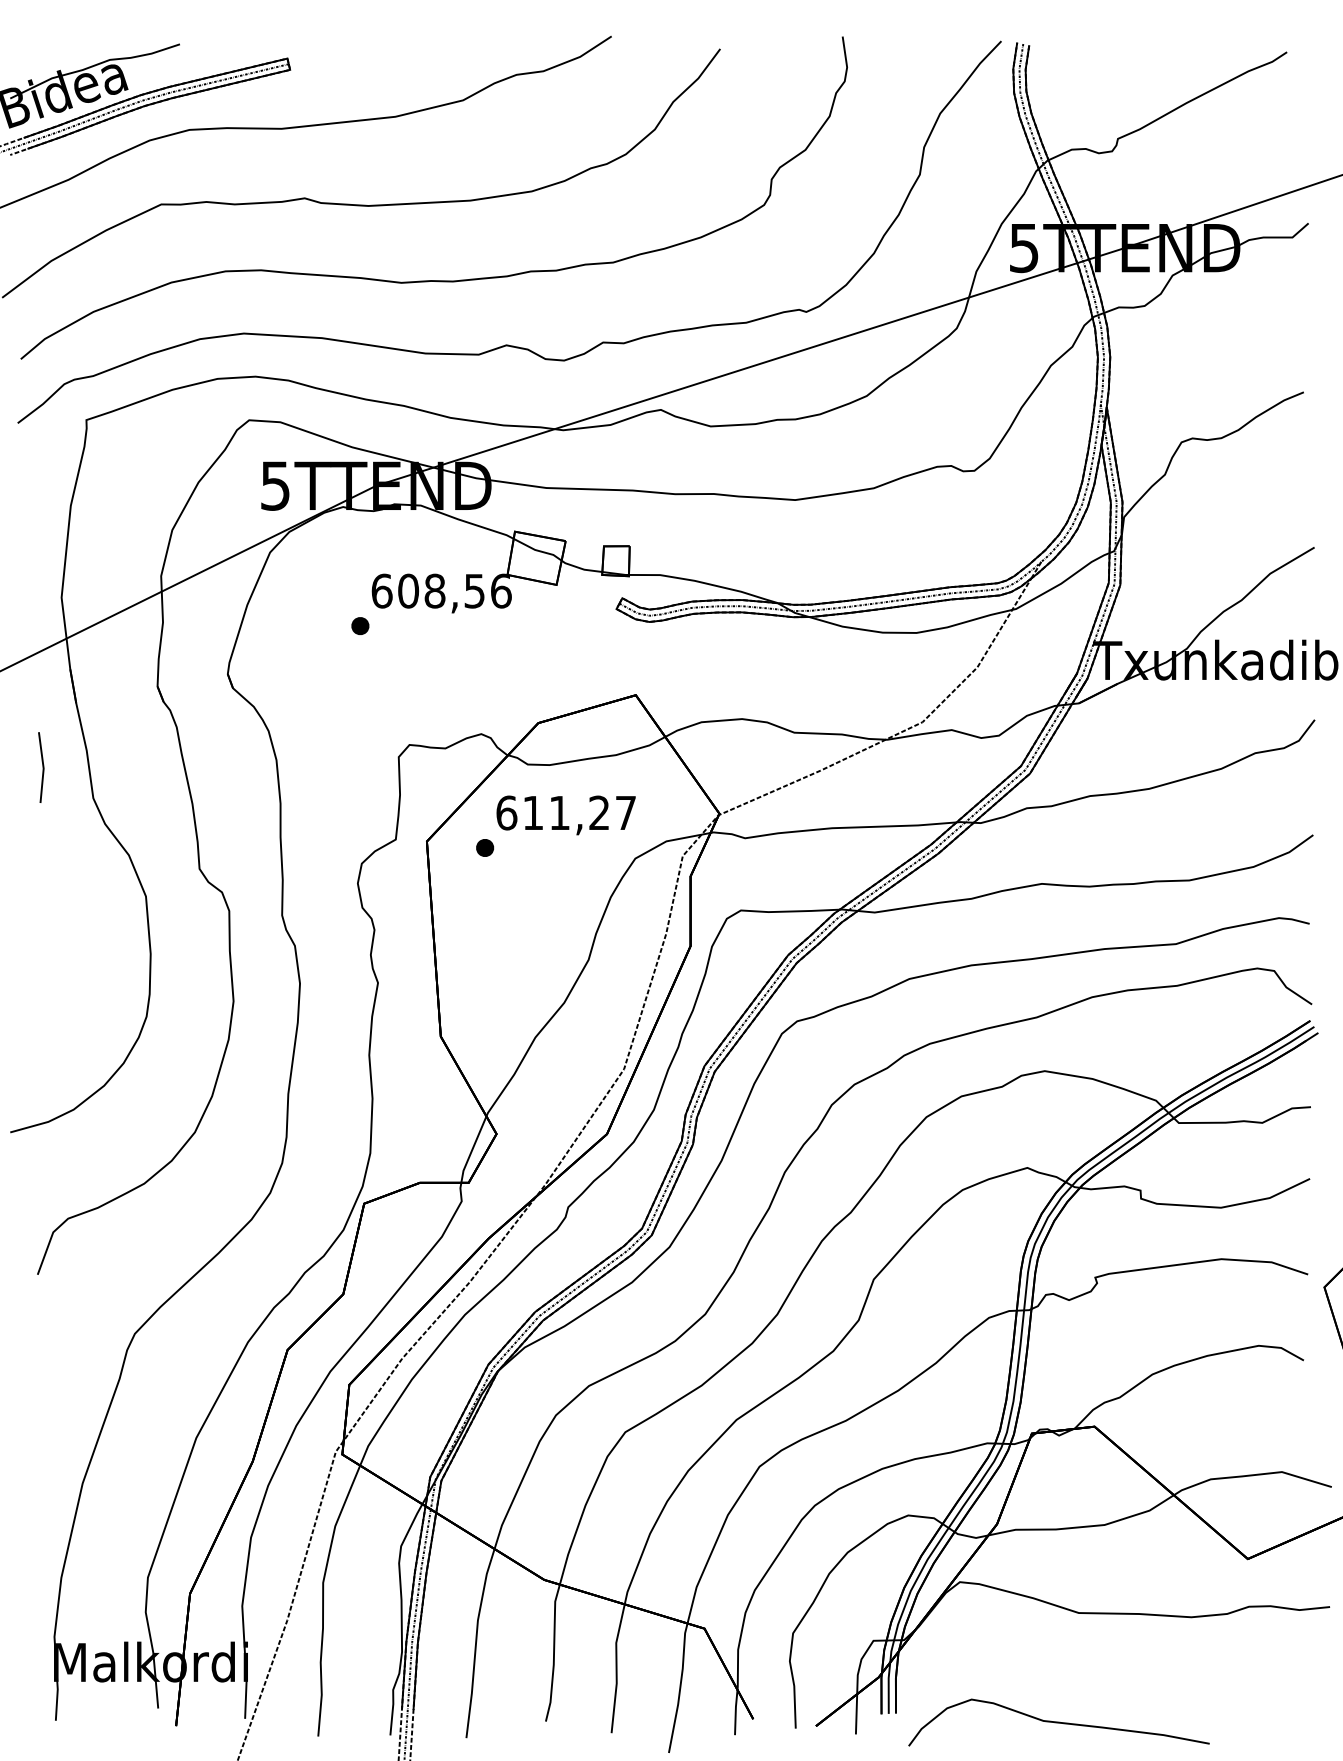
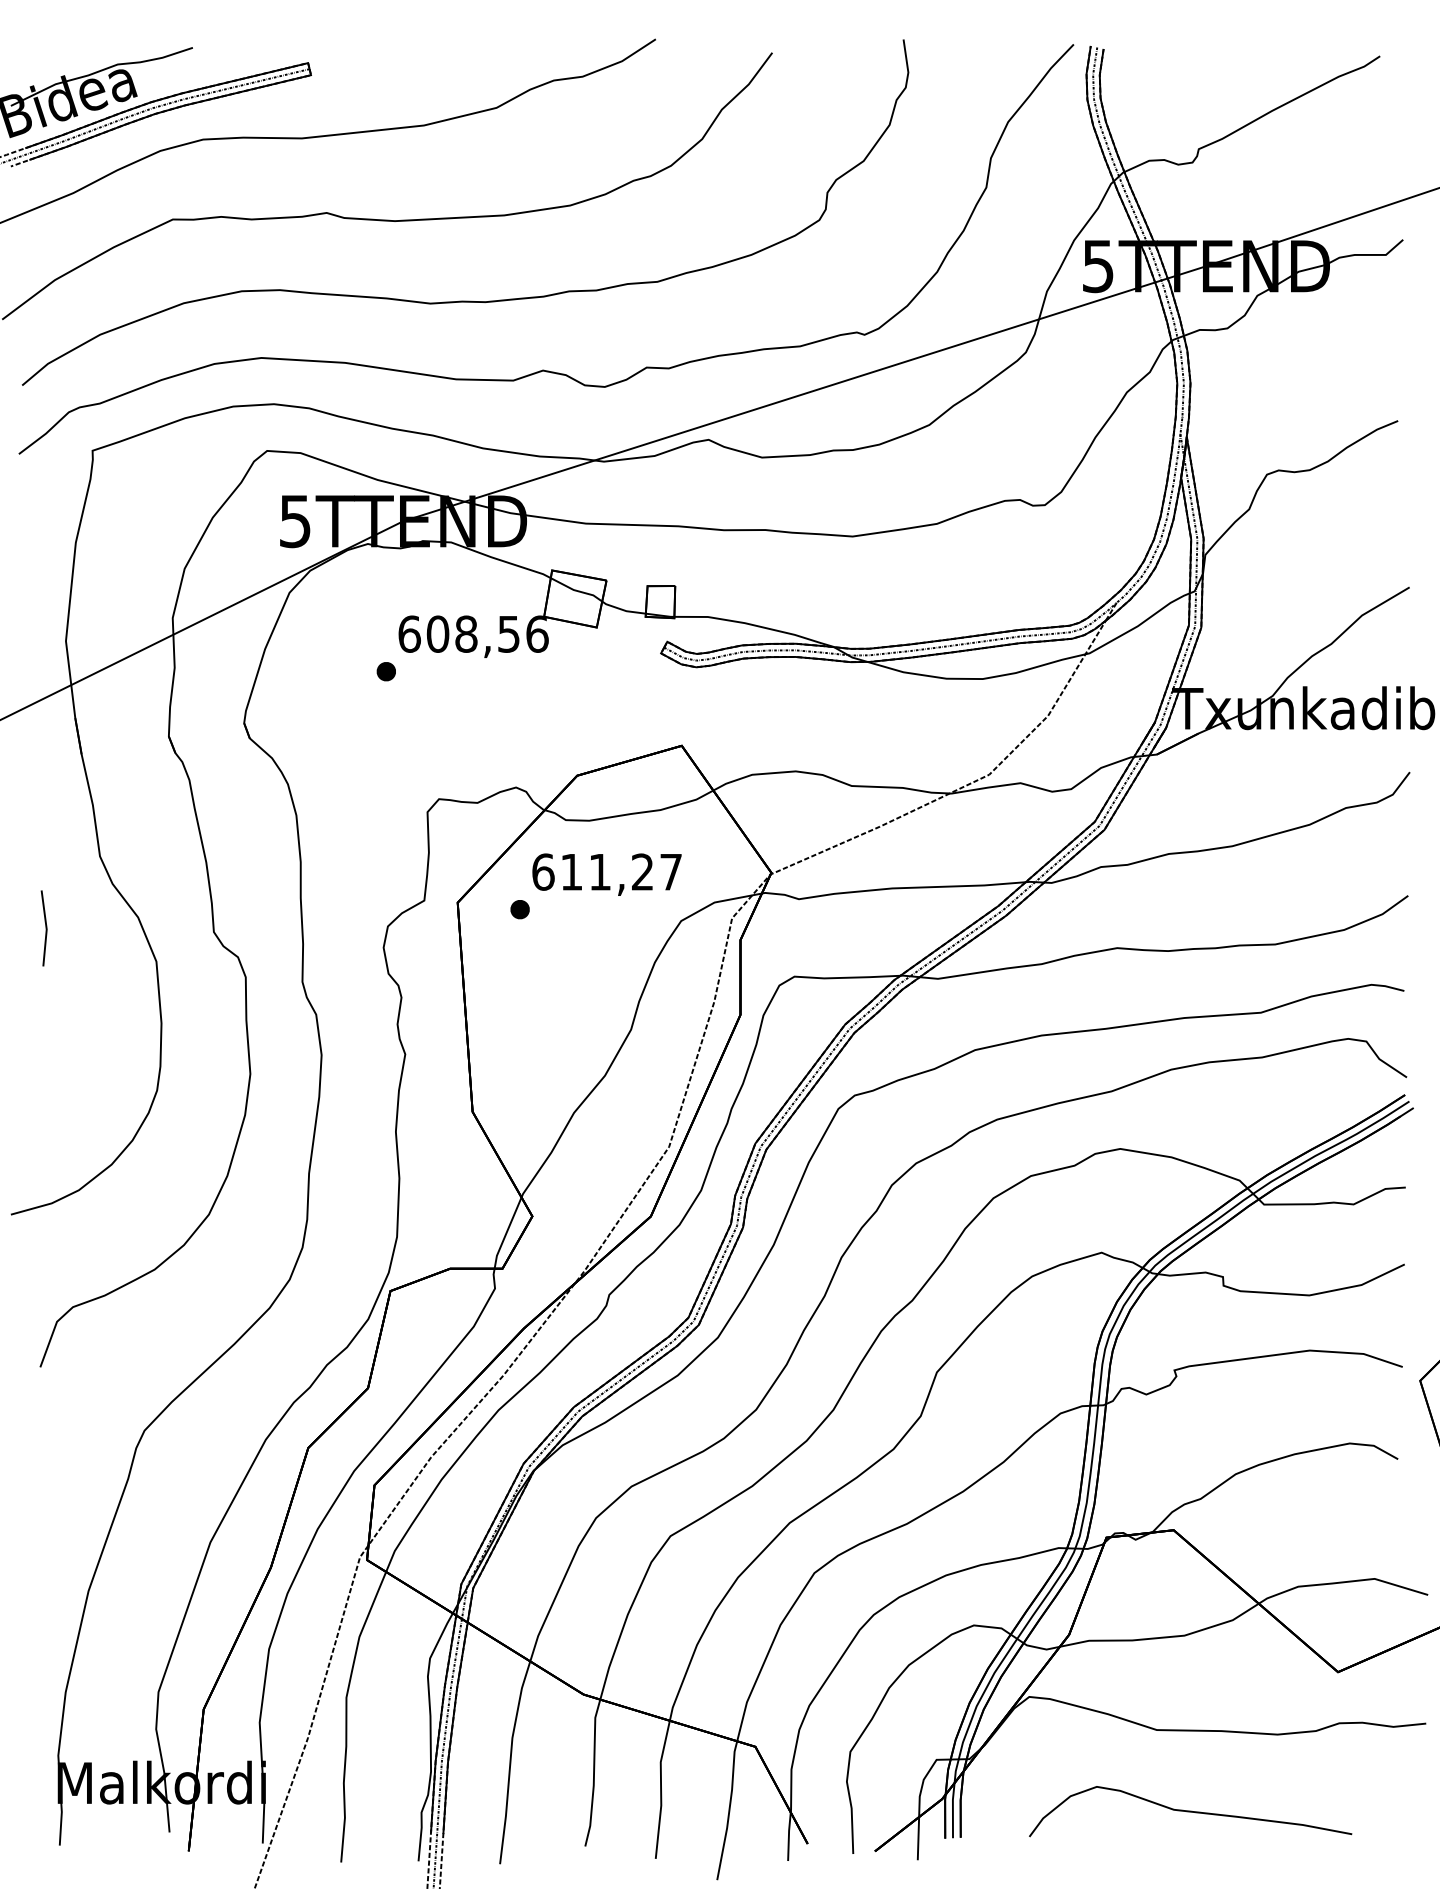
line: (42, 767) -> (45, 928), moved
curve: (1058, 1722) -> (1190, 1811), moved

